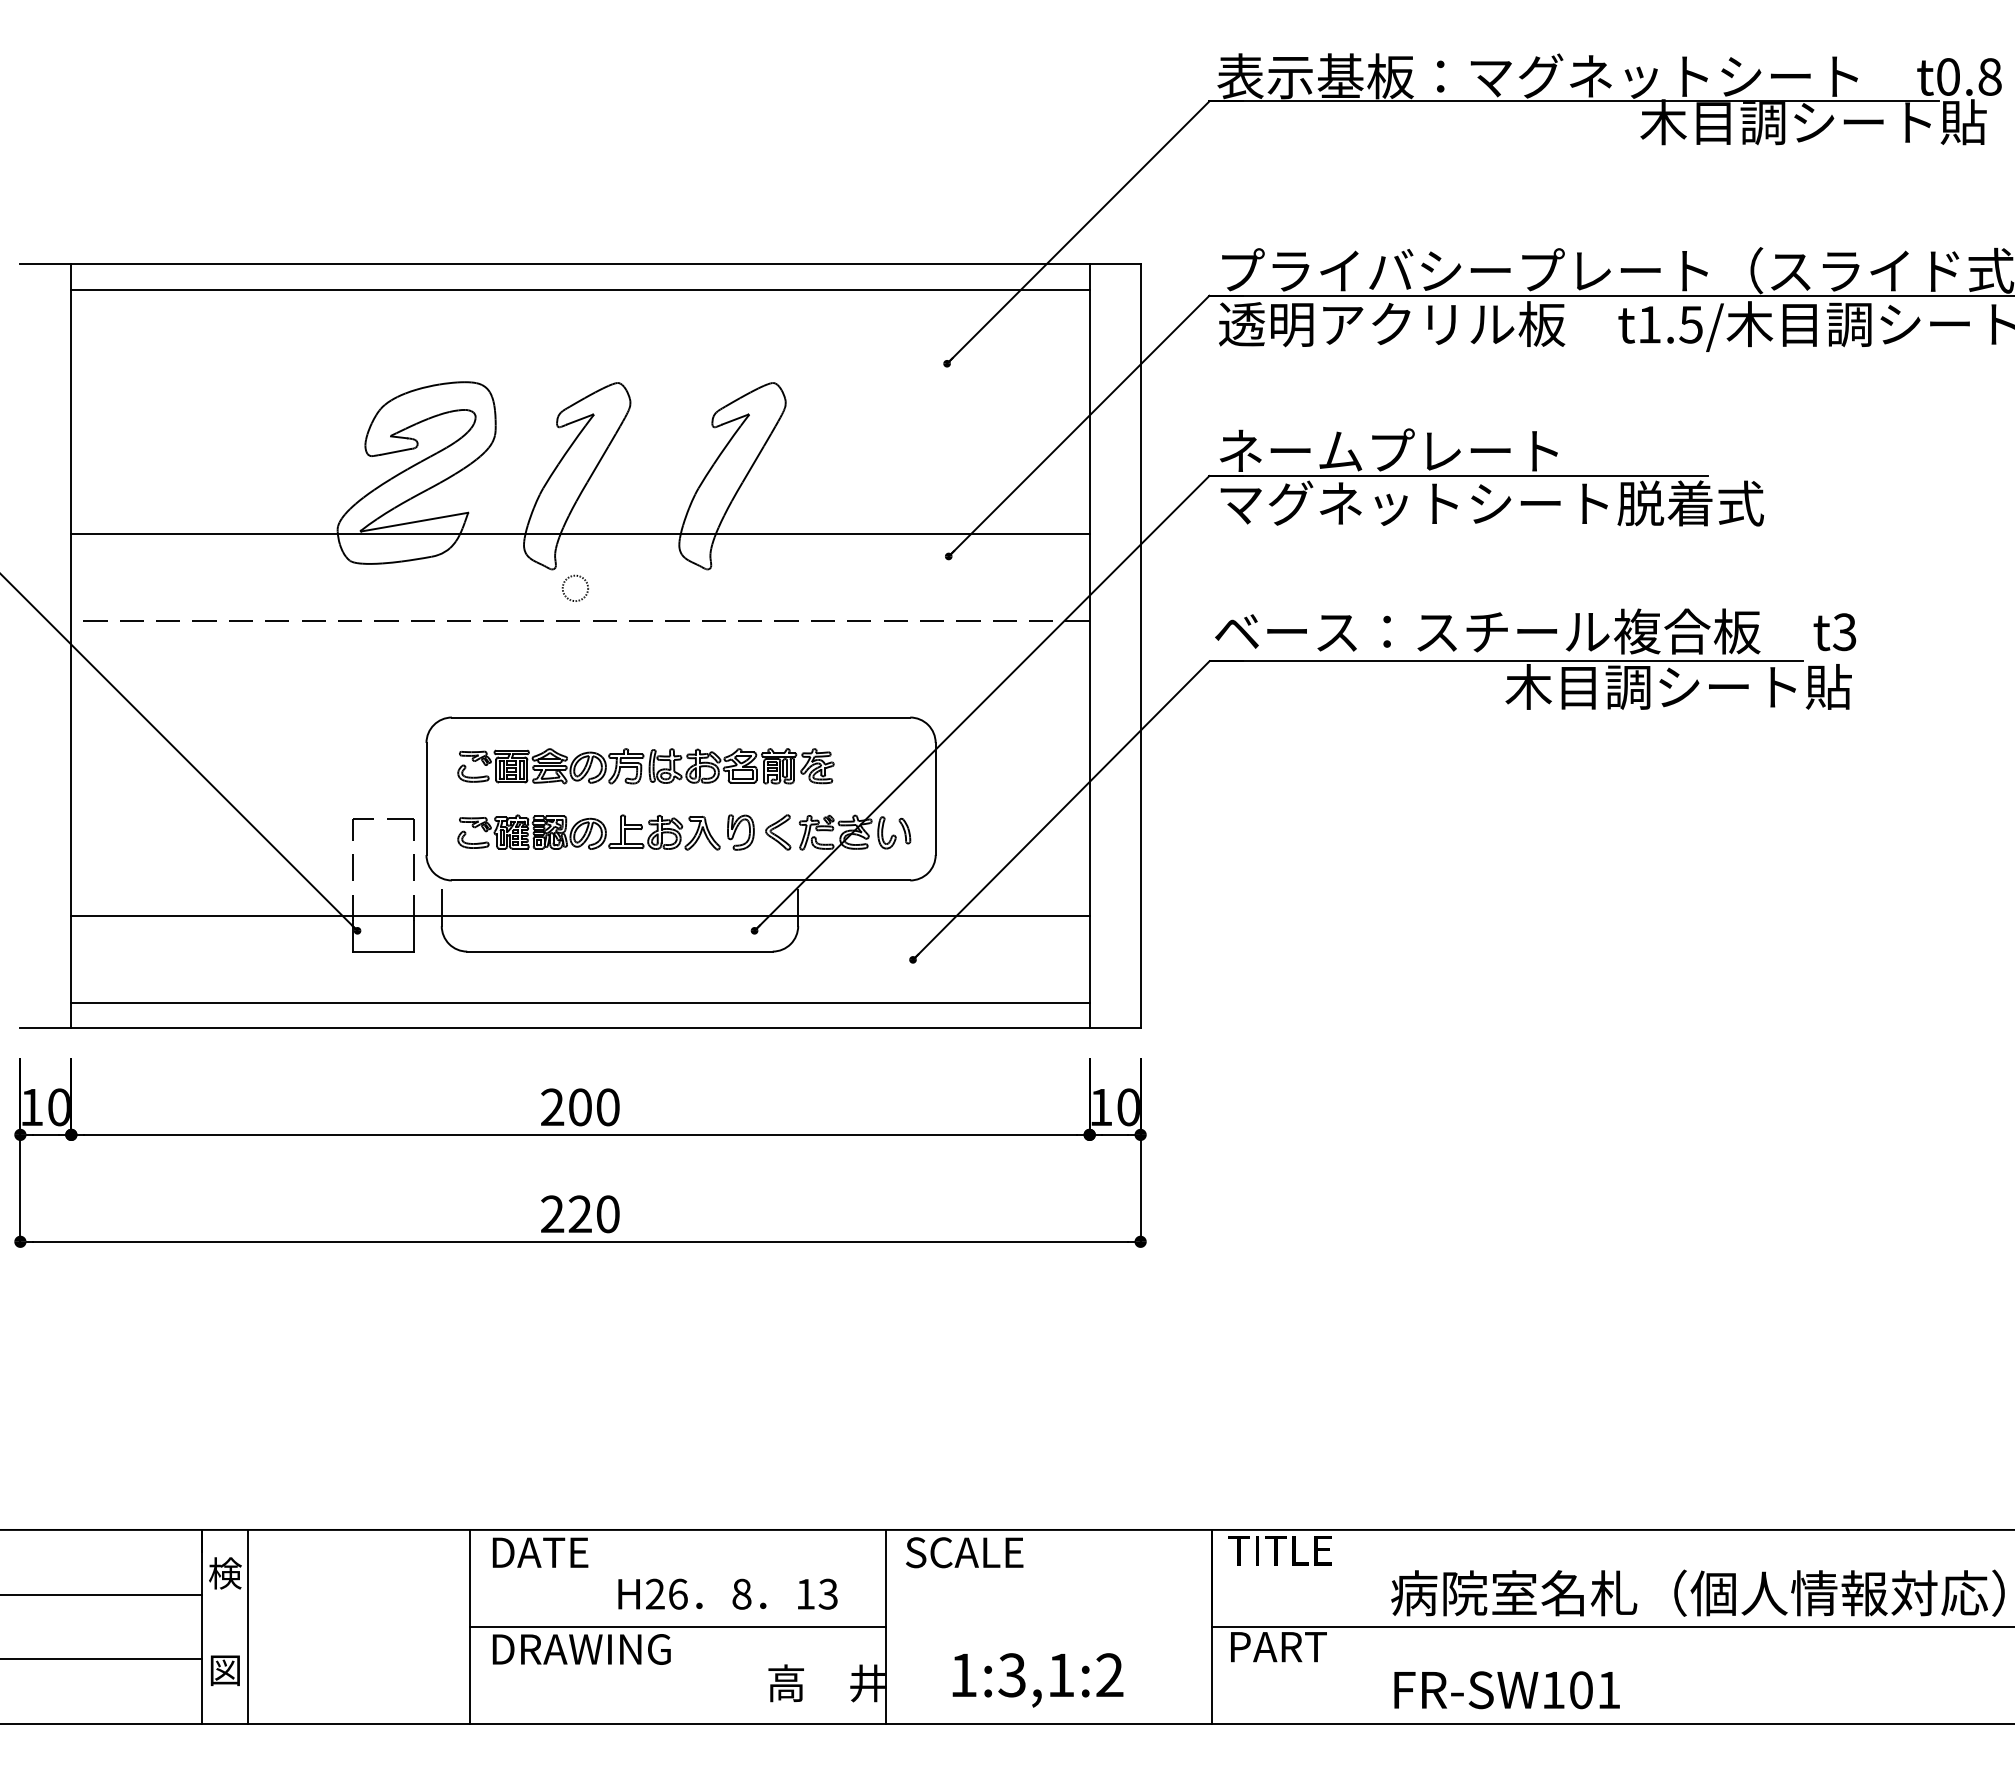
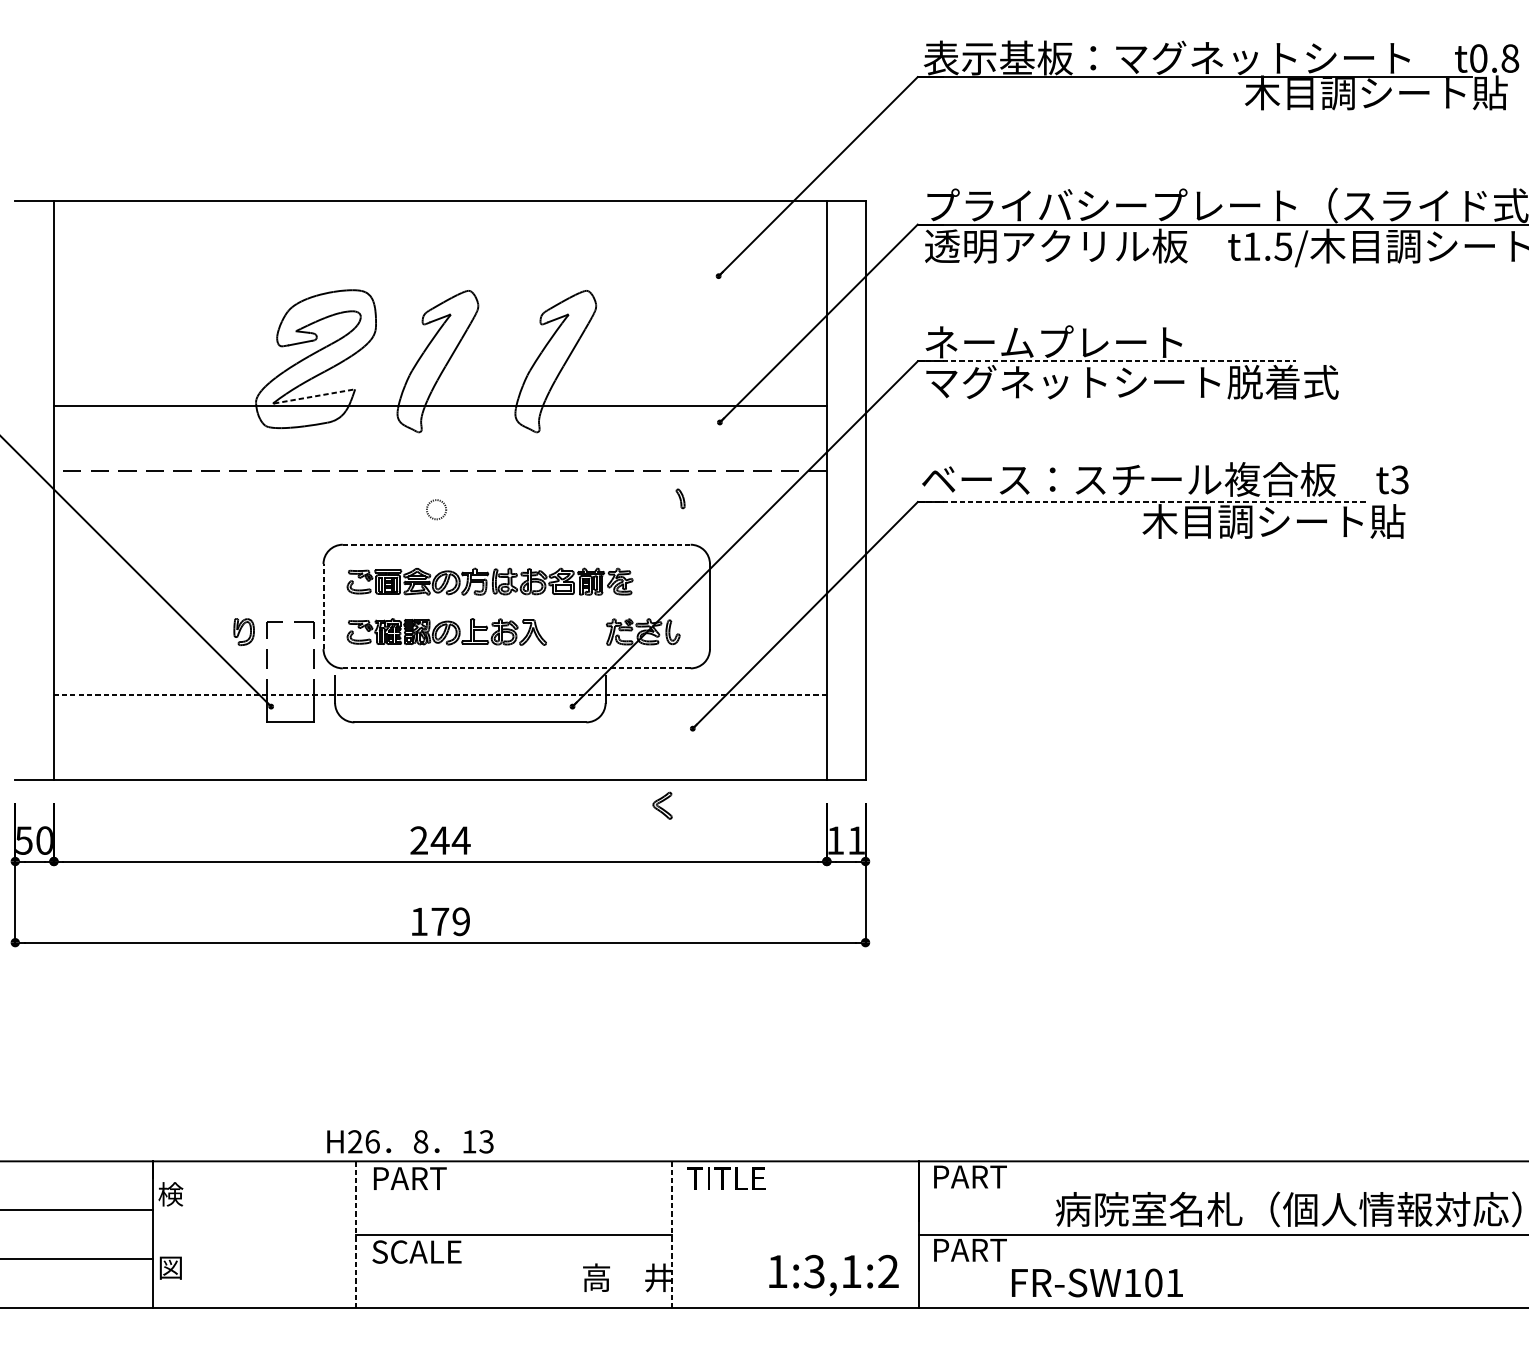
line: (580, 289) -> (440, 219), removed
line: (1459, 476) -> (1107, 361), solid -> dashed
line: (415, 522) -> (315, 396), solid -> dashed
circle: (574, 587) -> (435, 509), moved
line: (1506, 661) -> (1143, 502), solid -> dashed
line: (681, 717) -> (517, 544), solid -> dashed
line: (426, 798) -> (323, 606), solid -> dashed
part: (904, 830) -> (680, 498), moved
part: (740, 832) -> (243, 631), moved
part: (778, 832) -> (662, 805), moved
line: (680, 880) -> (516, 668), solid -> dashed
line: (580, 916) -> (440, 695), solid -> dashed
line: (580, 1002) -> (440, 761), removed
text: (32, 1107) -> (24, 840), 10 -> 50
text: (593, 1107) -> (450, 840), 200 -> 244
text: (1128, 1107) -> (856, 840), 10 -> 11
text: (580, 1214) -> (440, 921), 220 -> 179
text: (1279, 1550) -> (970, 1176), TITLE -> PART
text: (542, 1552) -> (411, 1178), DATE -> PART
text: (964, 1552) -> (731, 1178), SCALE -> TITLE
text: (727, 1593) -> (410, 1141), moved
line: (248, 1626) -> (188, 1234), removed
line: (469, 1626) -> (356, 1234), solid -> dashed
line: (886, 1626) -> (672, 1234), solid -> dashed
text: (580, 1649) -> (440, 1252), DRAWING -> SCALE
text: (1037, 1680) -> (833, 1275), moved
text: (1506, 1690) -> (1096, 1283), moved

